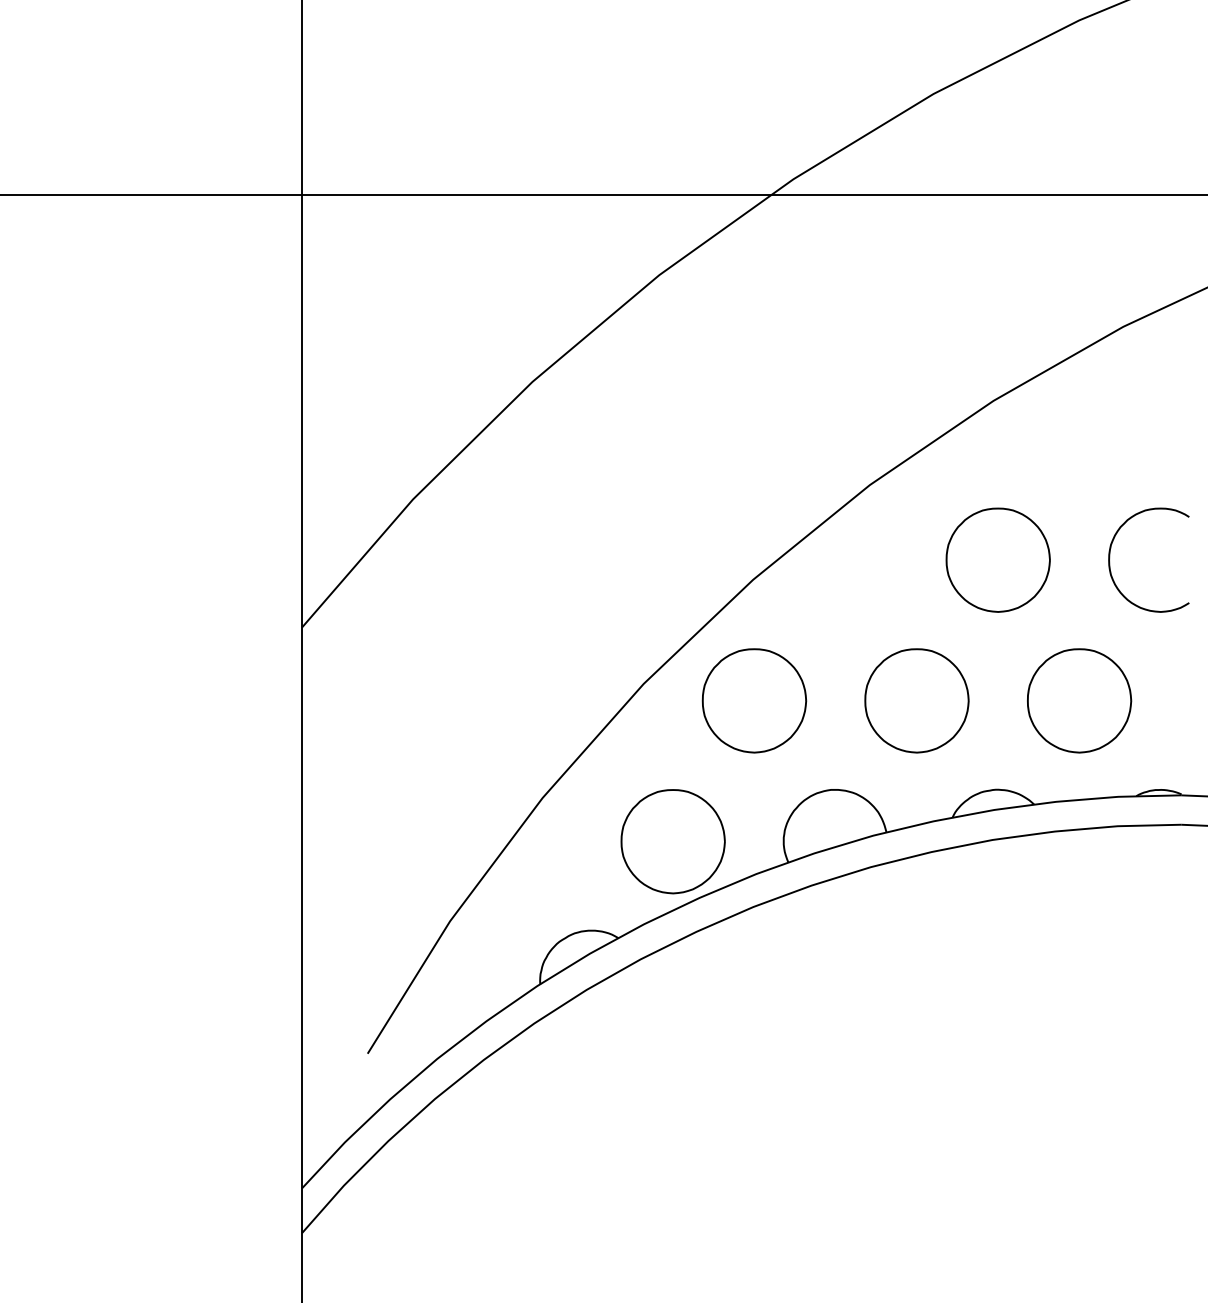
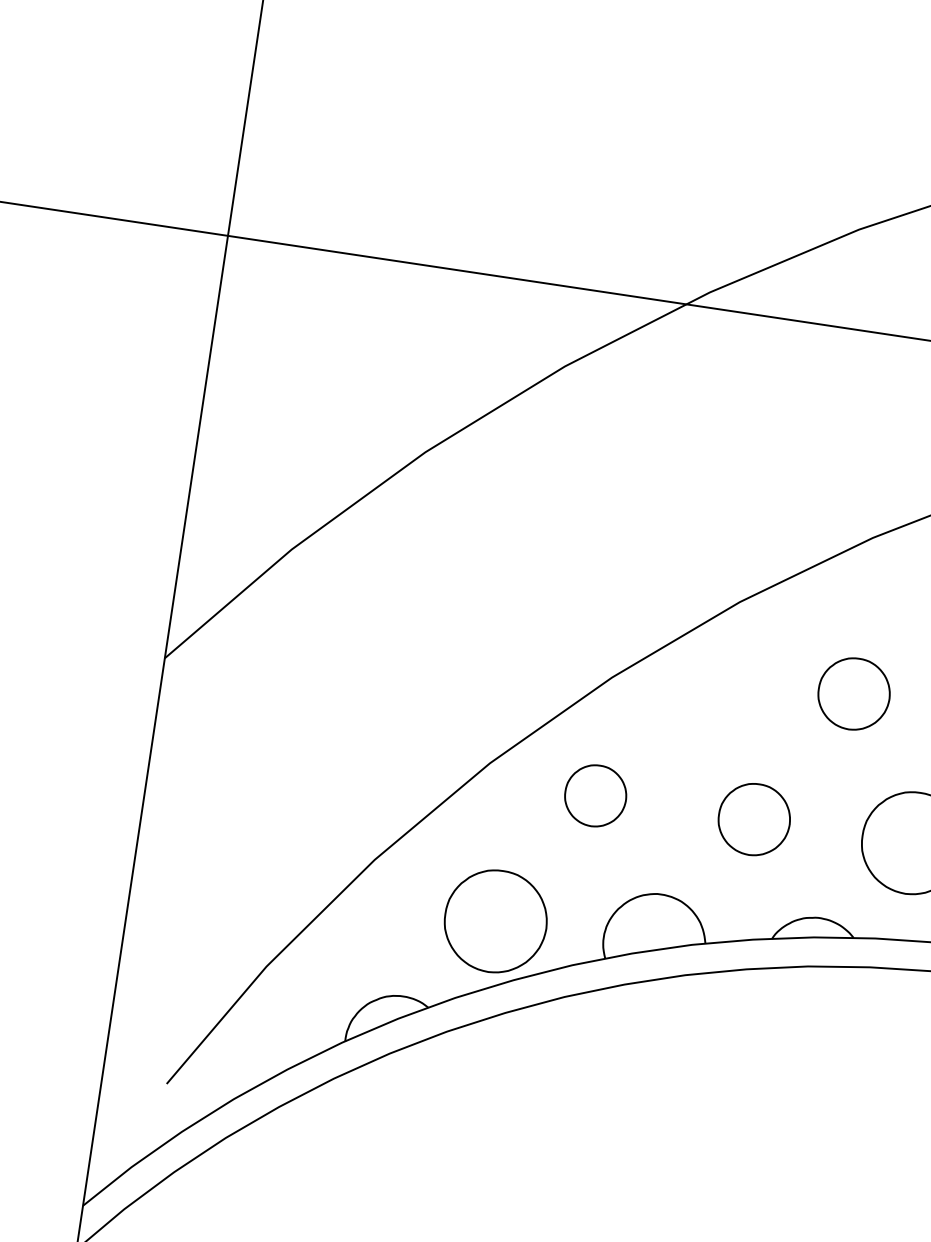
part: (997, 559) -> (853, 693), size x0.7
part: (754, 700) -> (595, 795), size x0.6
part: (916, 700) -> (753, 819), size x0.7

